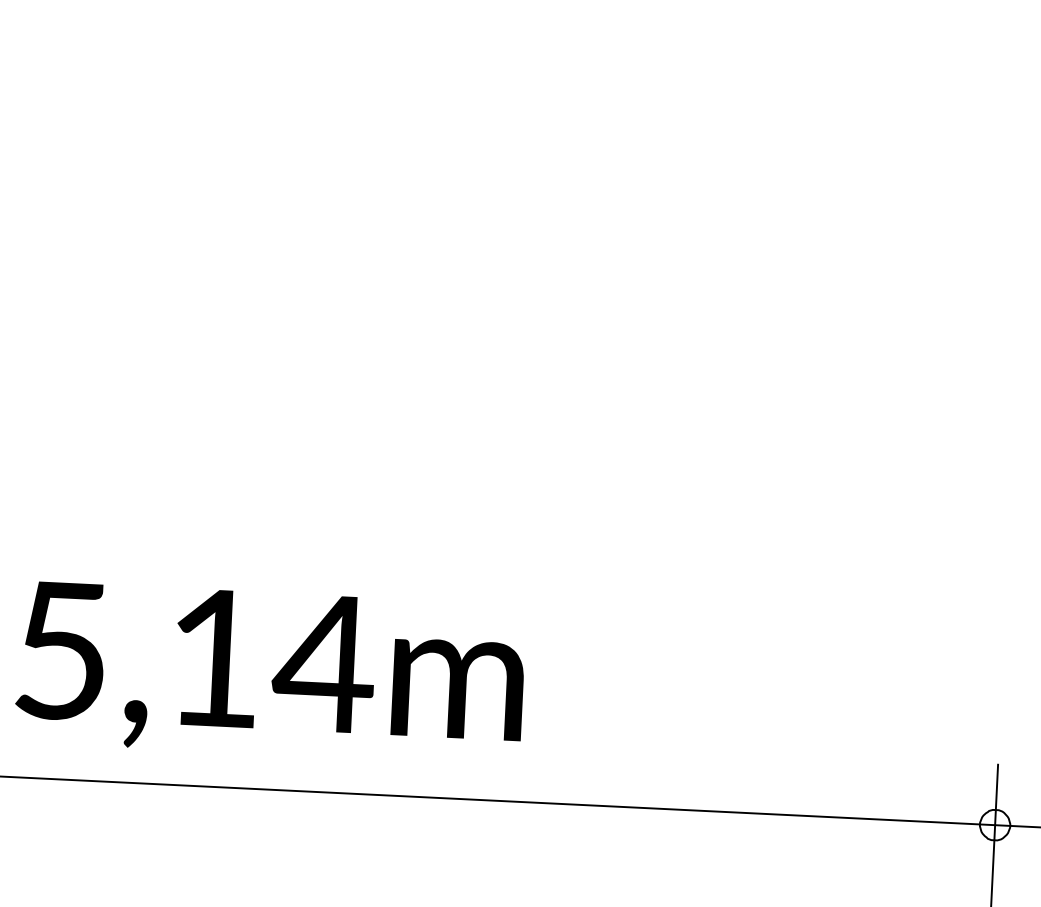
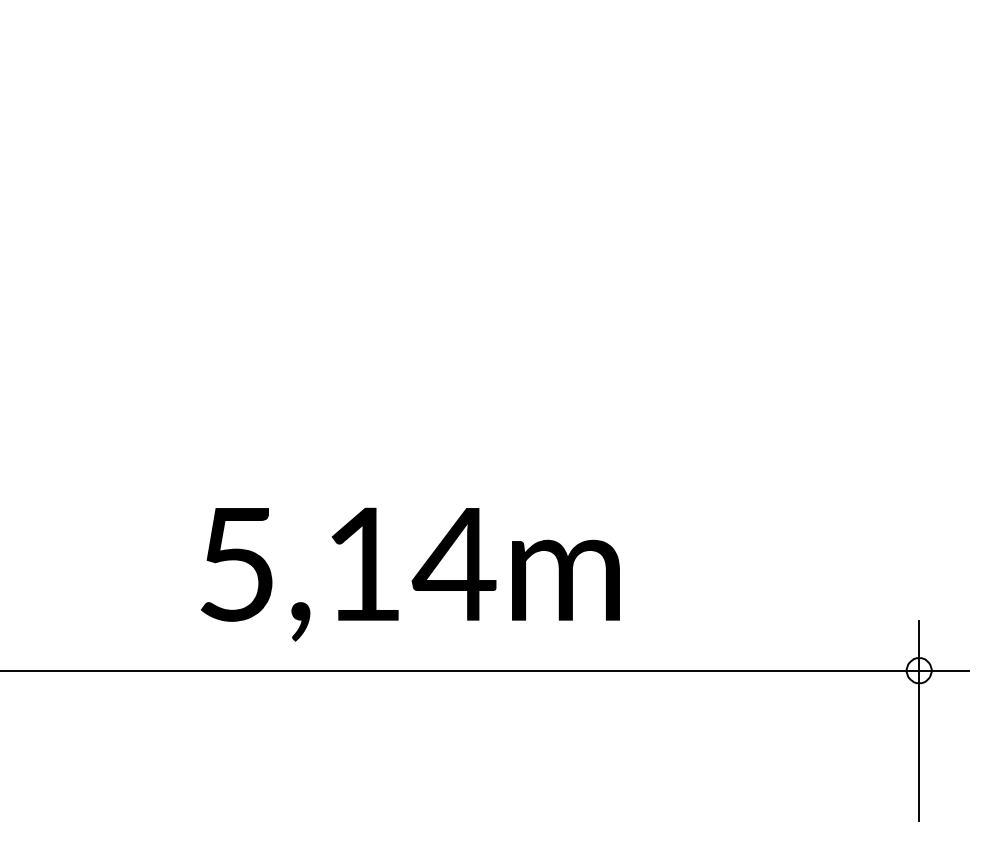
text: (270, 673) -> (410, 574), moved

